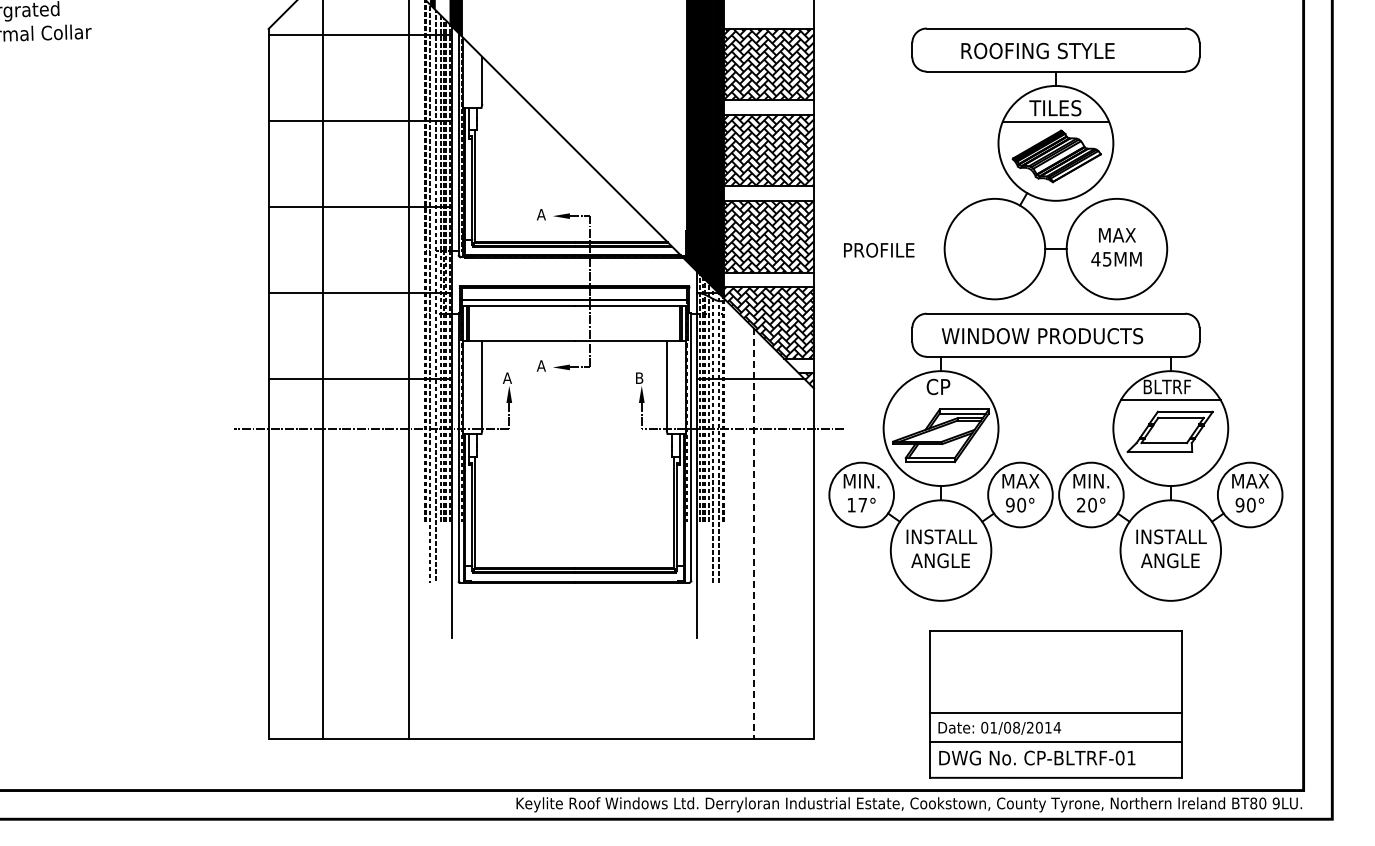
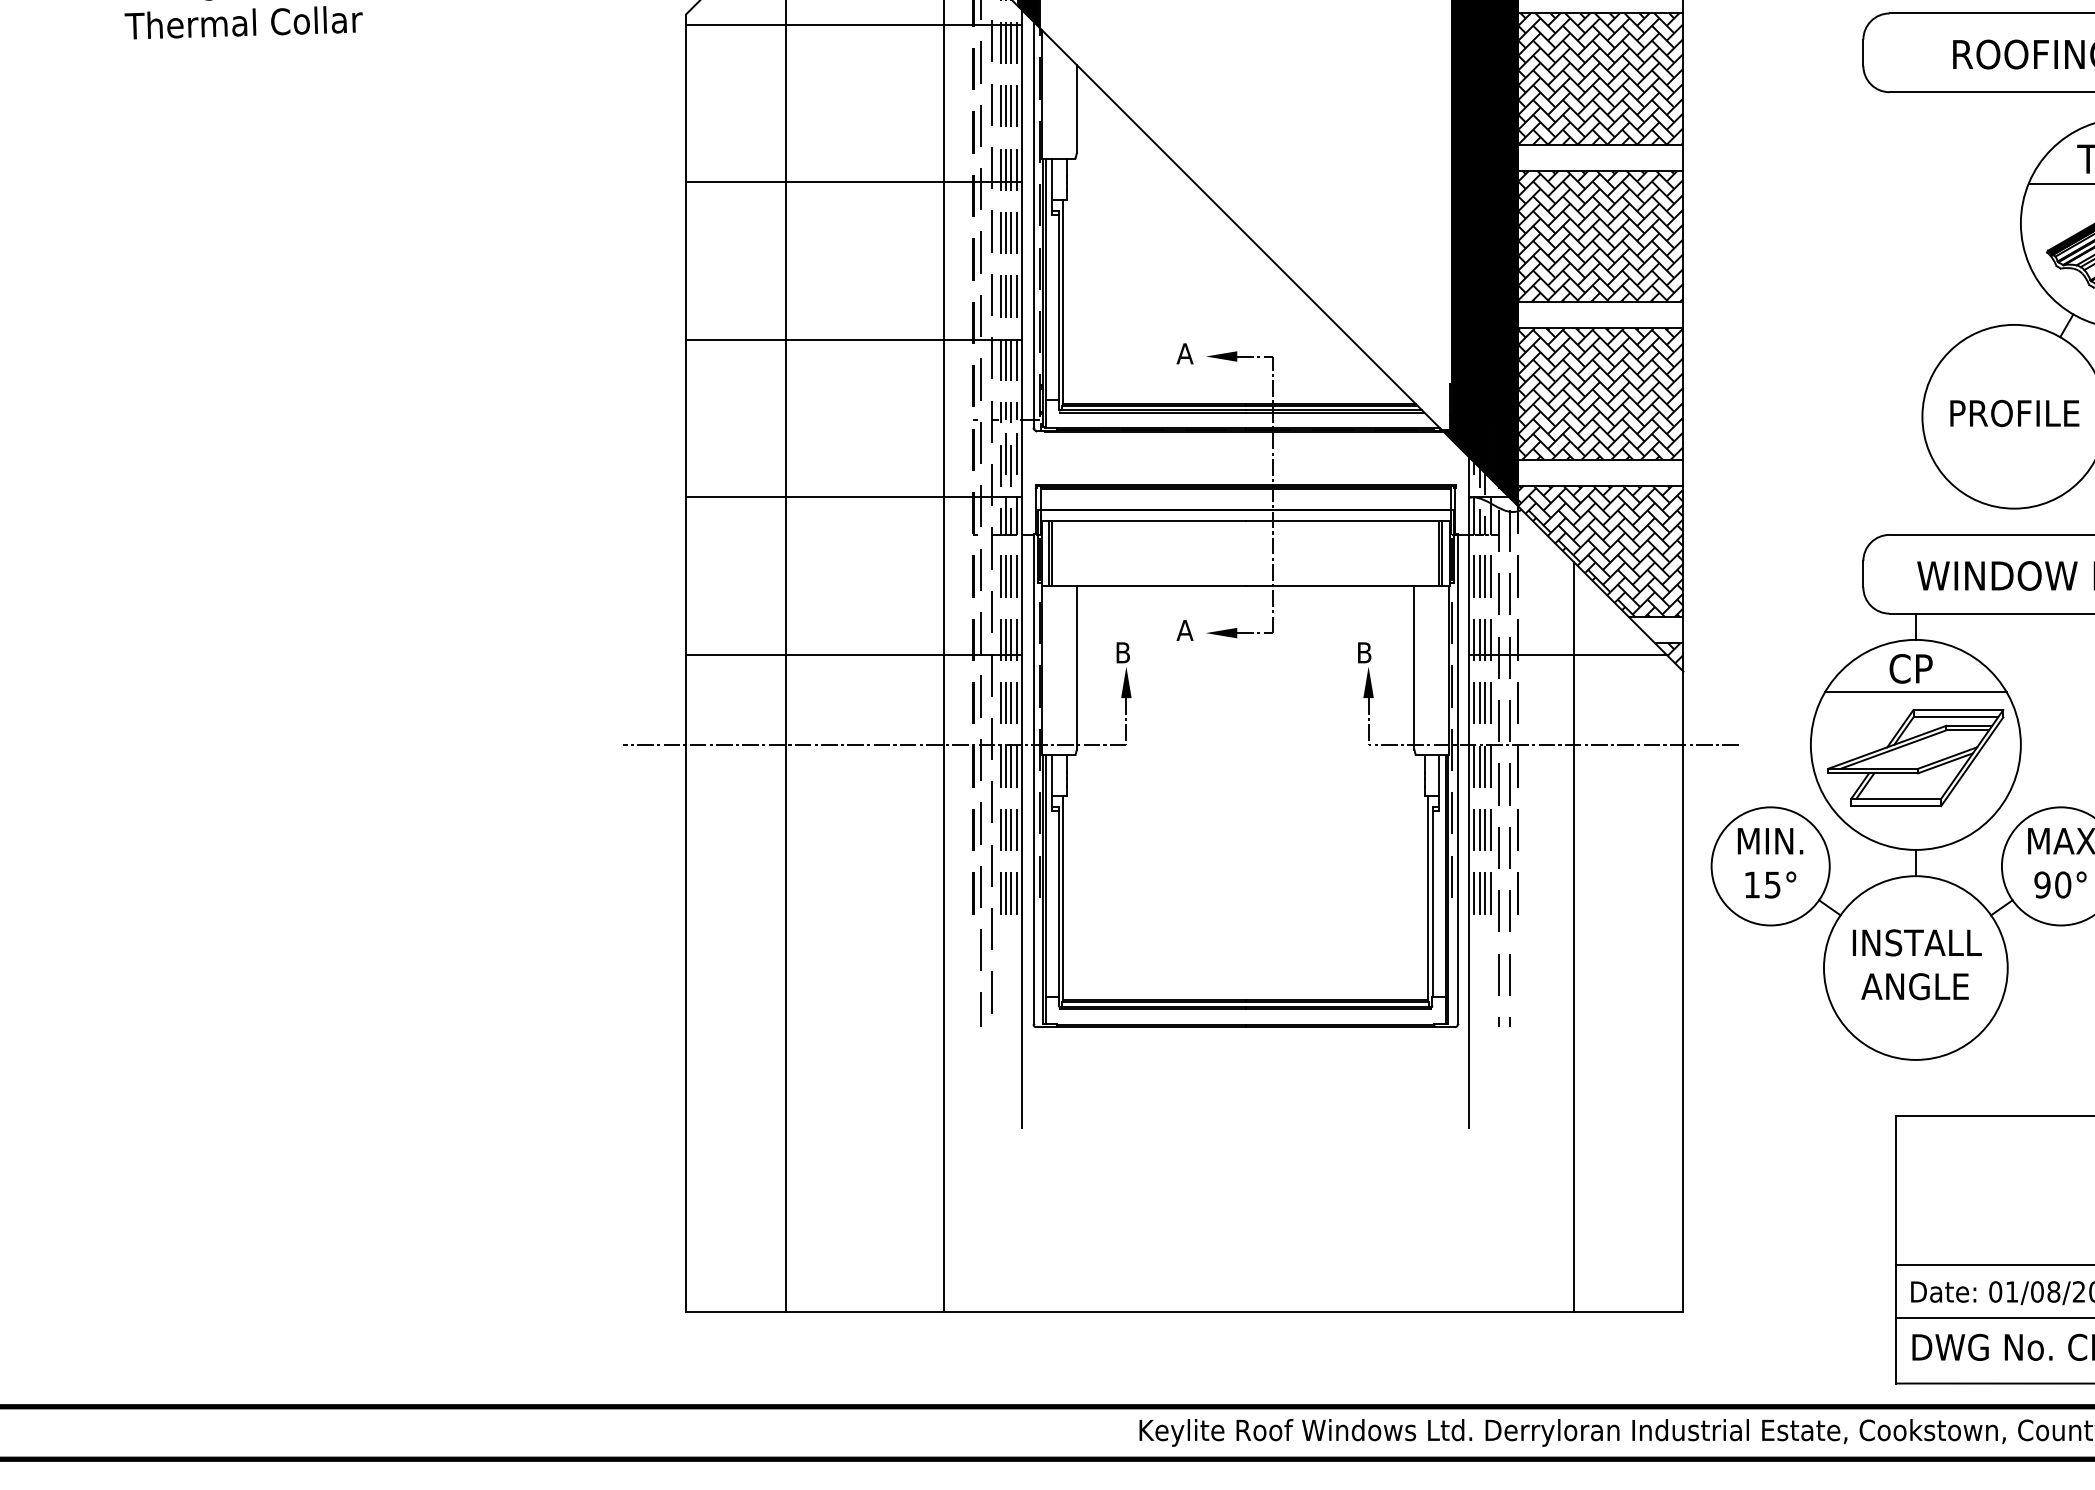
text: (879, 250) -> (2015, 413), moved
text: (506, 377) -> (1121, 651), A -> B
line: (940, 399) -> (1914, 691), added
text: (862, 505) -> (1772, 885), 17° -> 15°
line: (753, 534) -> (1572, 938), dashed -> solid

